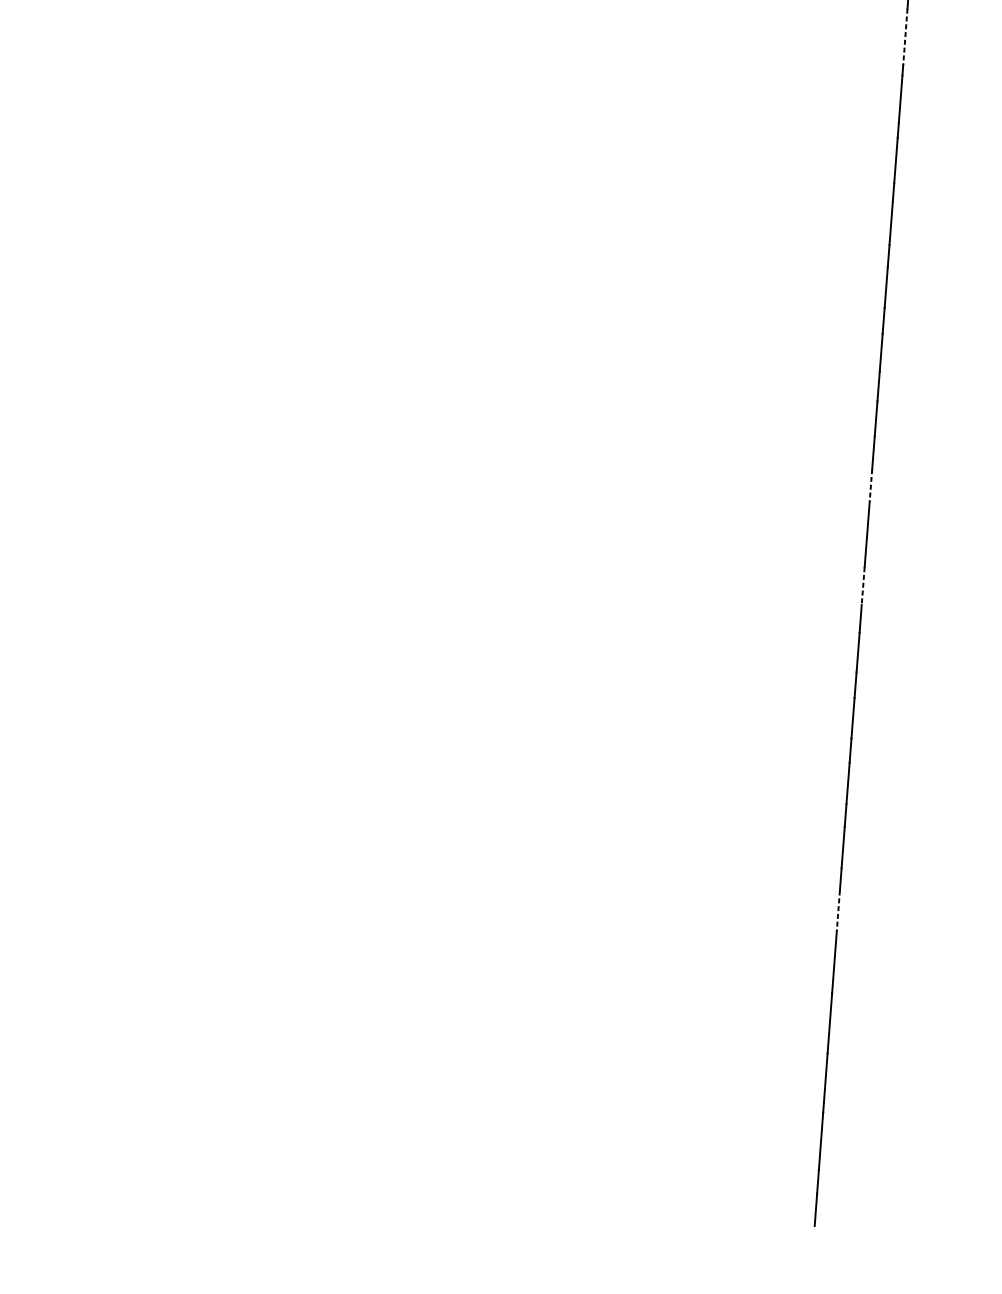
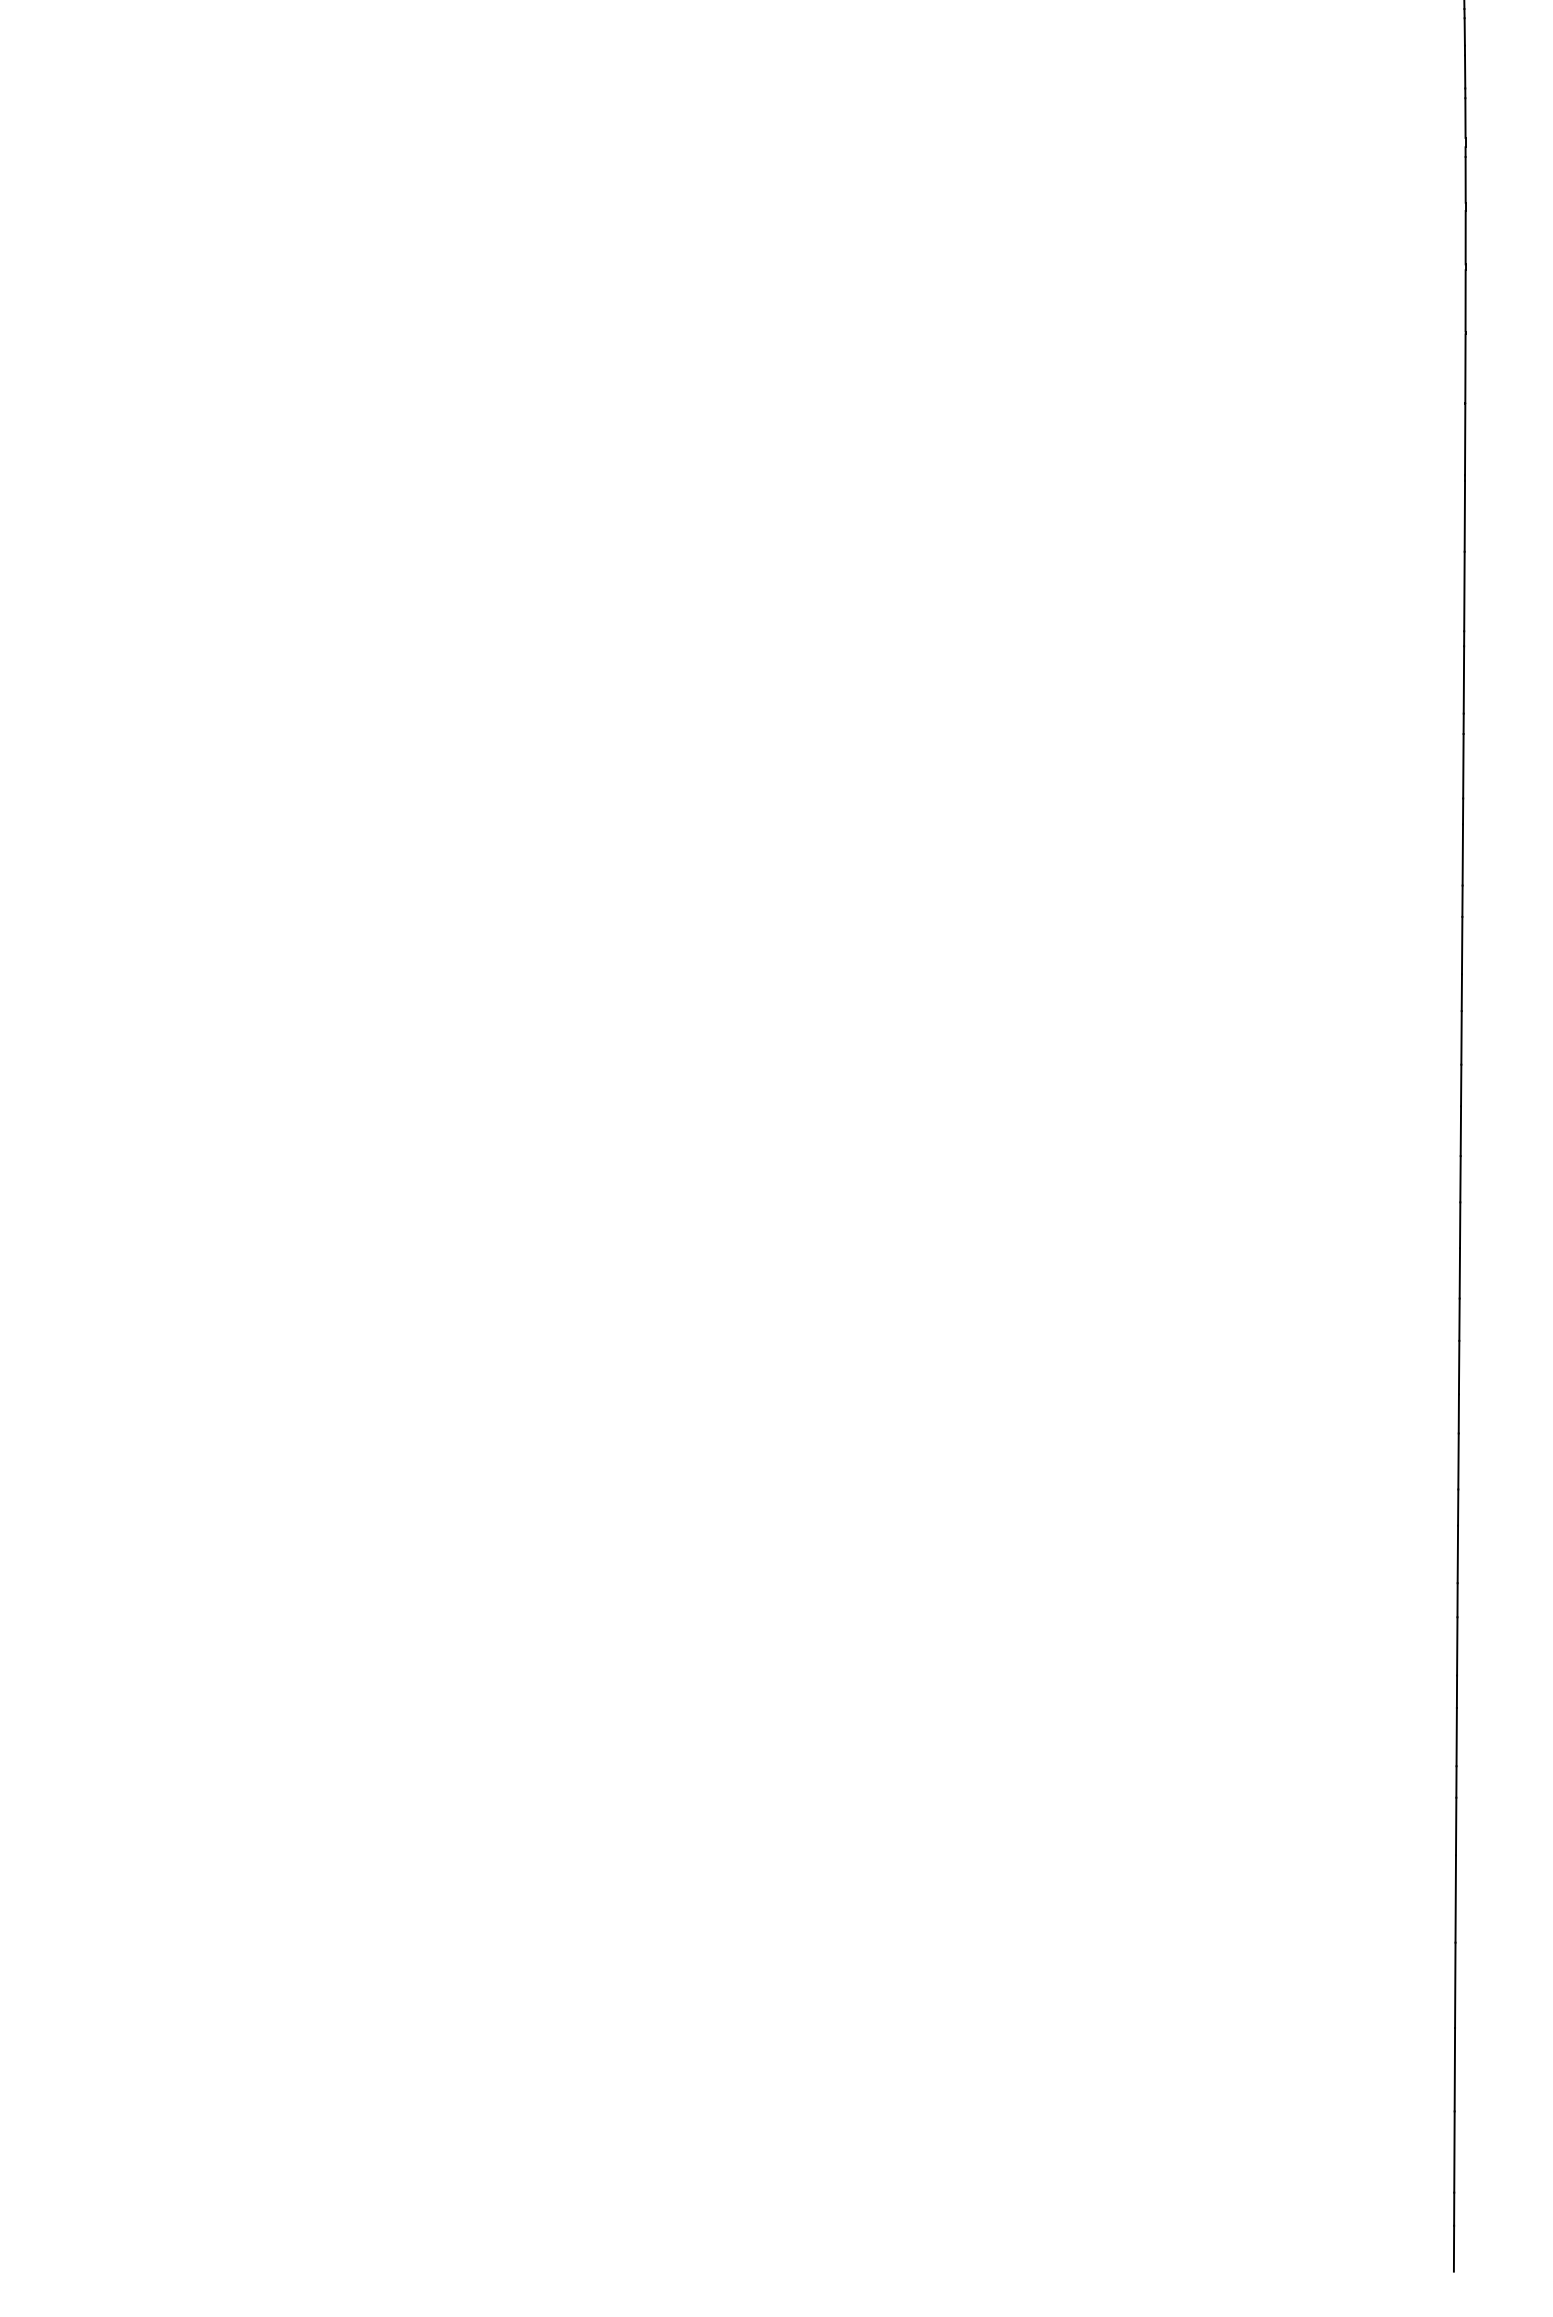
line: (905, 36) -> (1464, 591), dashed -> solid
line: (871, 485) -> (1460, 1225), dashed -> solid
line: (863, 586) -> (1459, 1367), dashed -> solid
line: (838, 910) -> (1456, 1826), dashed -> solid

